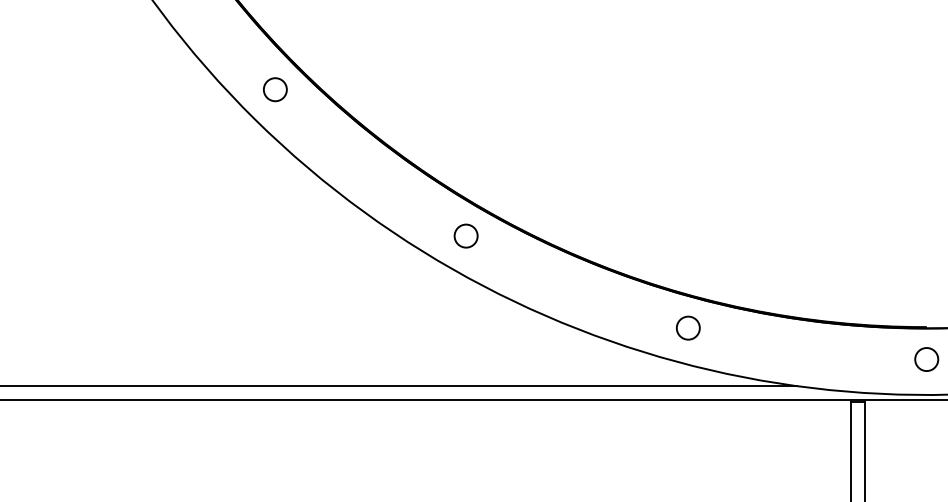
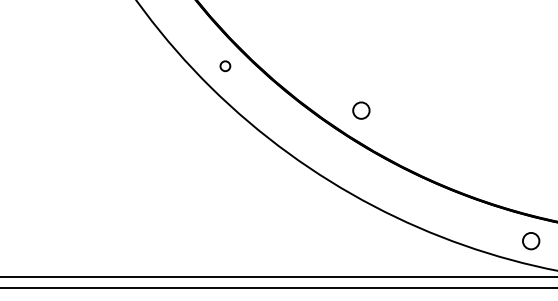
circle: (275, 89) -> (225, 66), size x0.6
circle: (465, 235) -> (360, 110), moved
circle: (687, 327) -> (530, 240), moved

